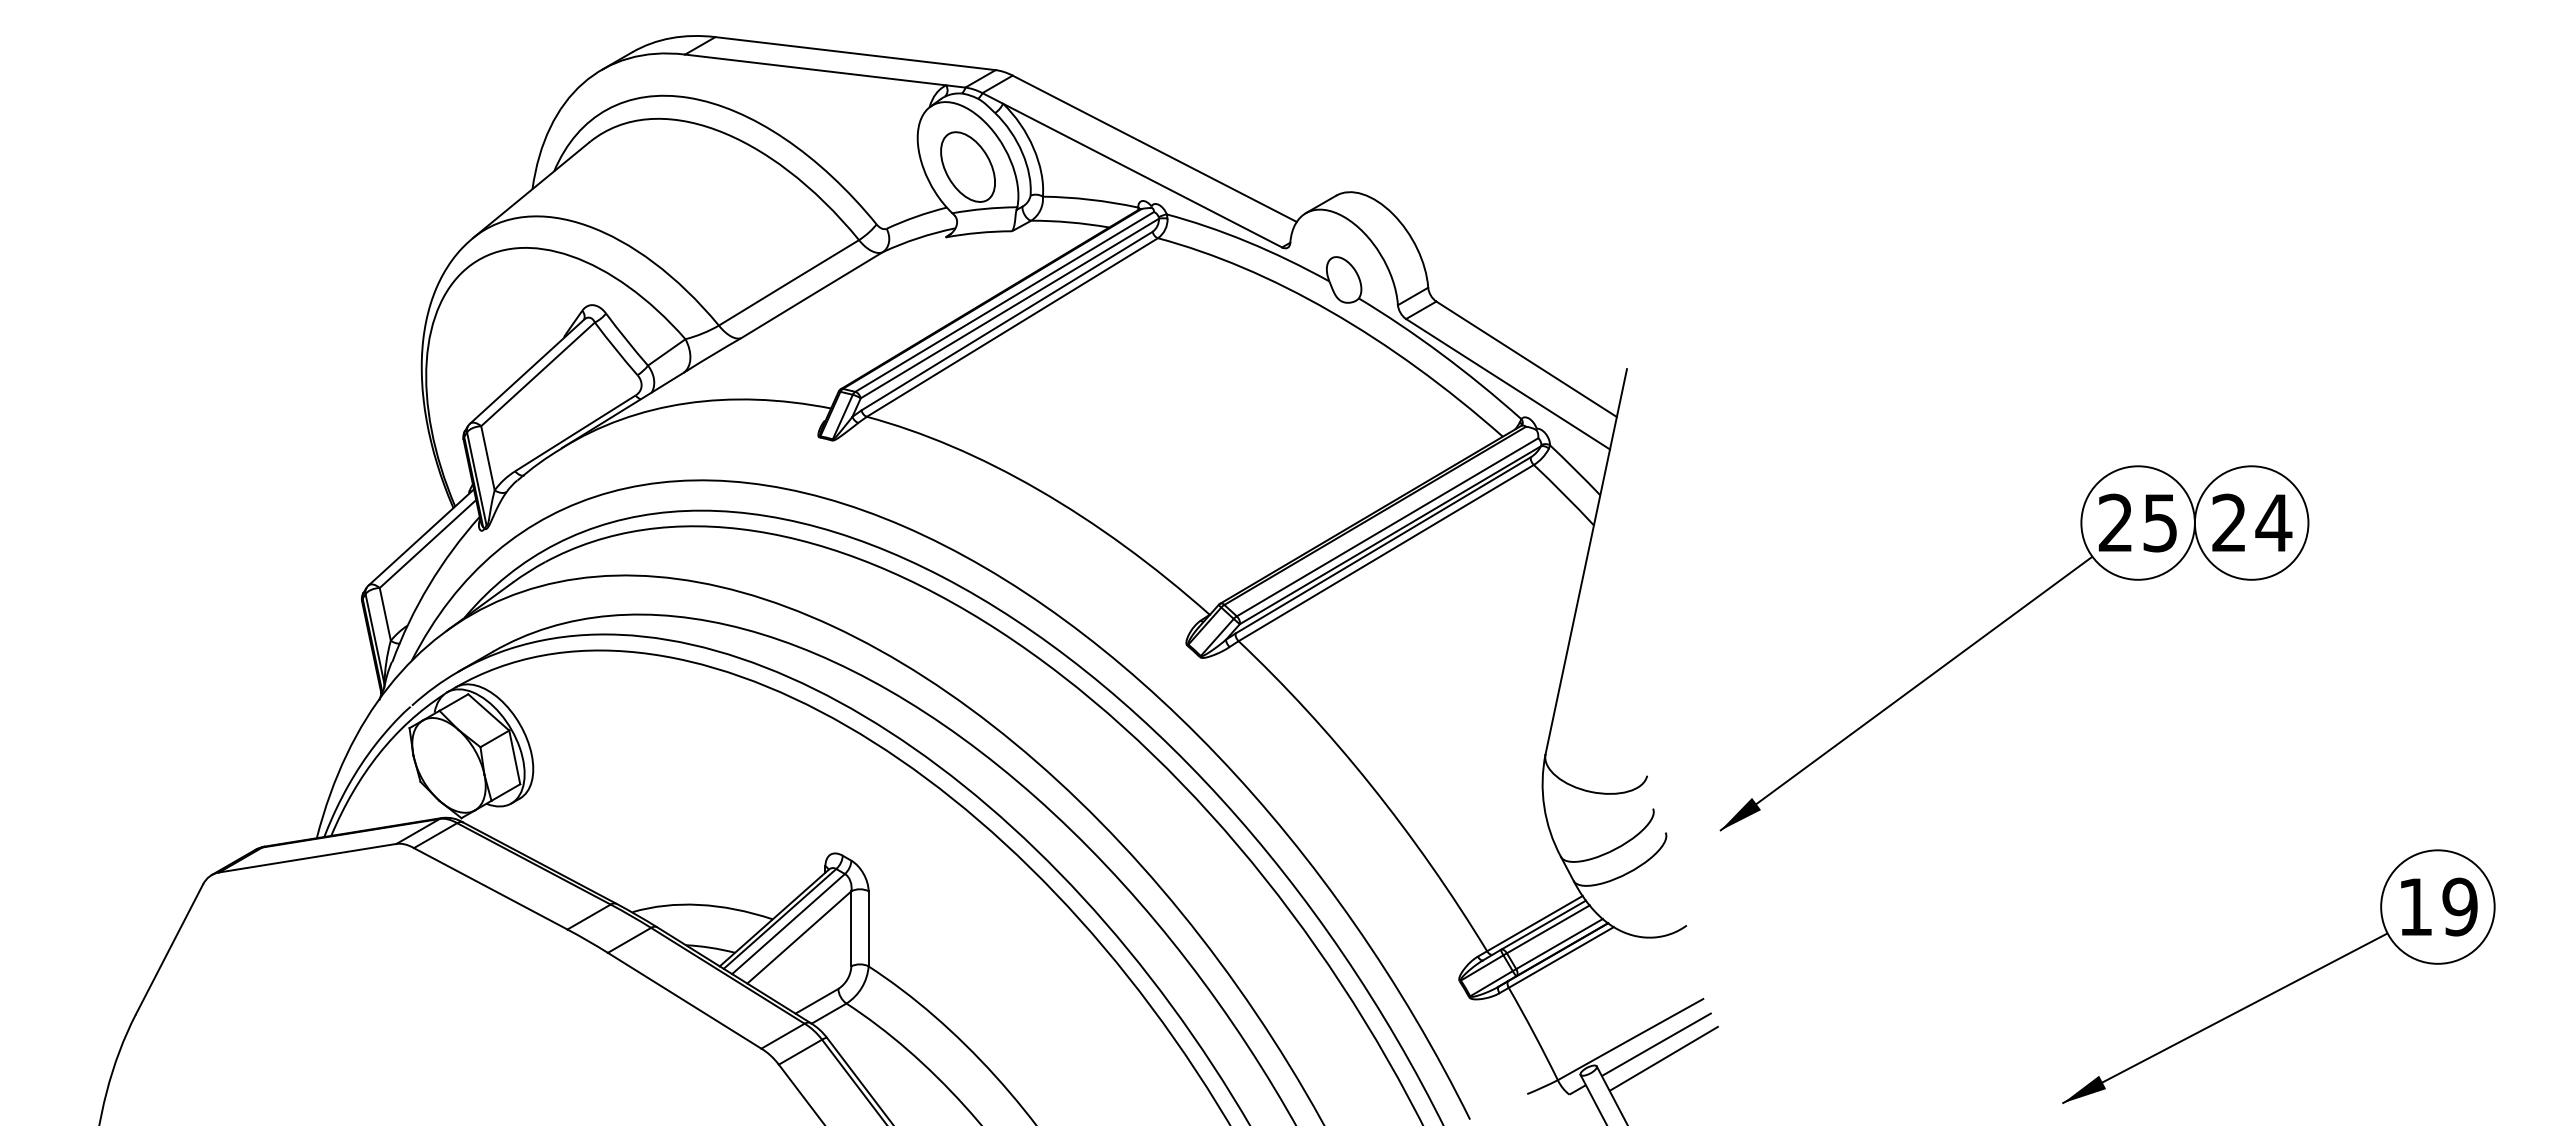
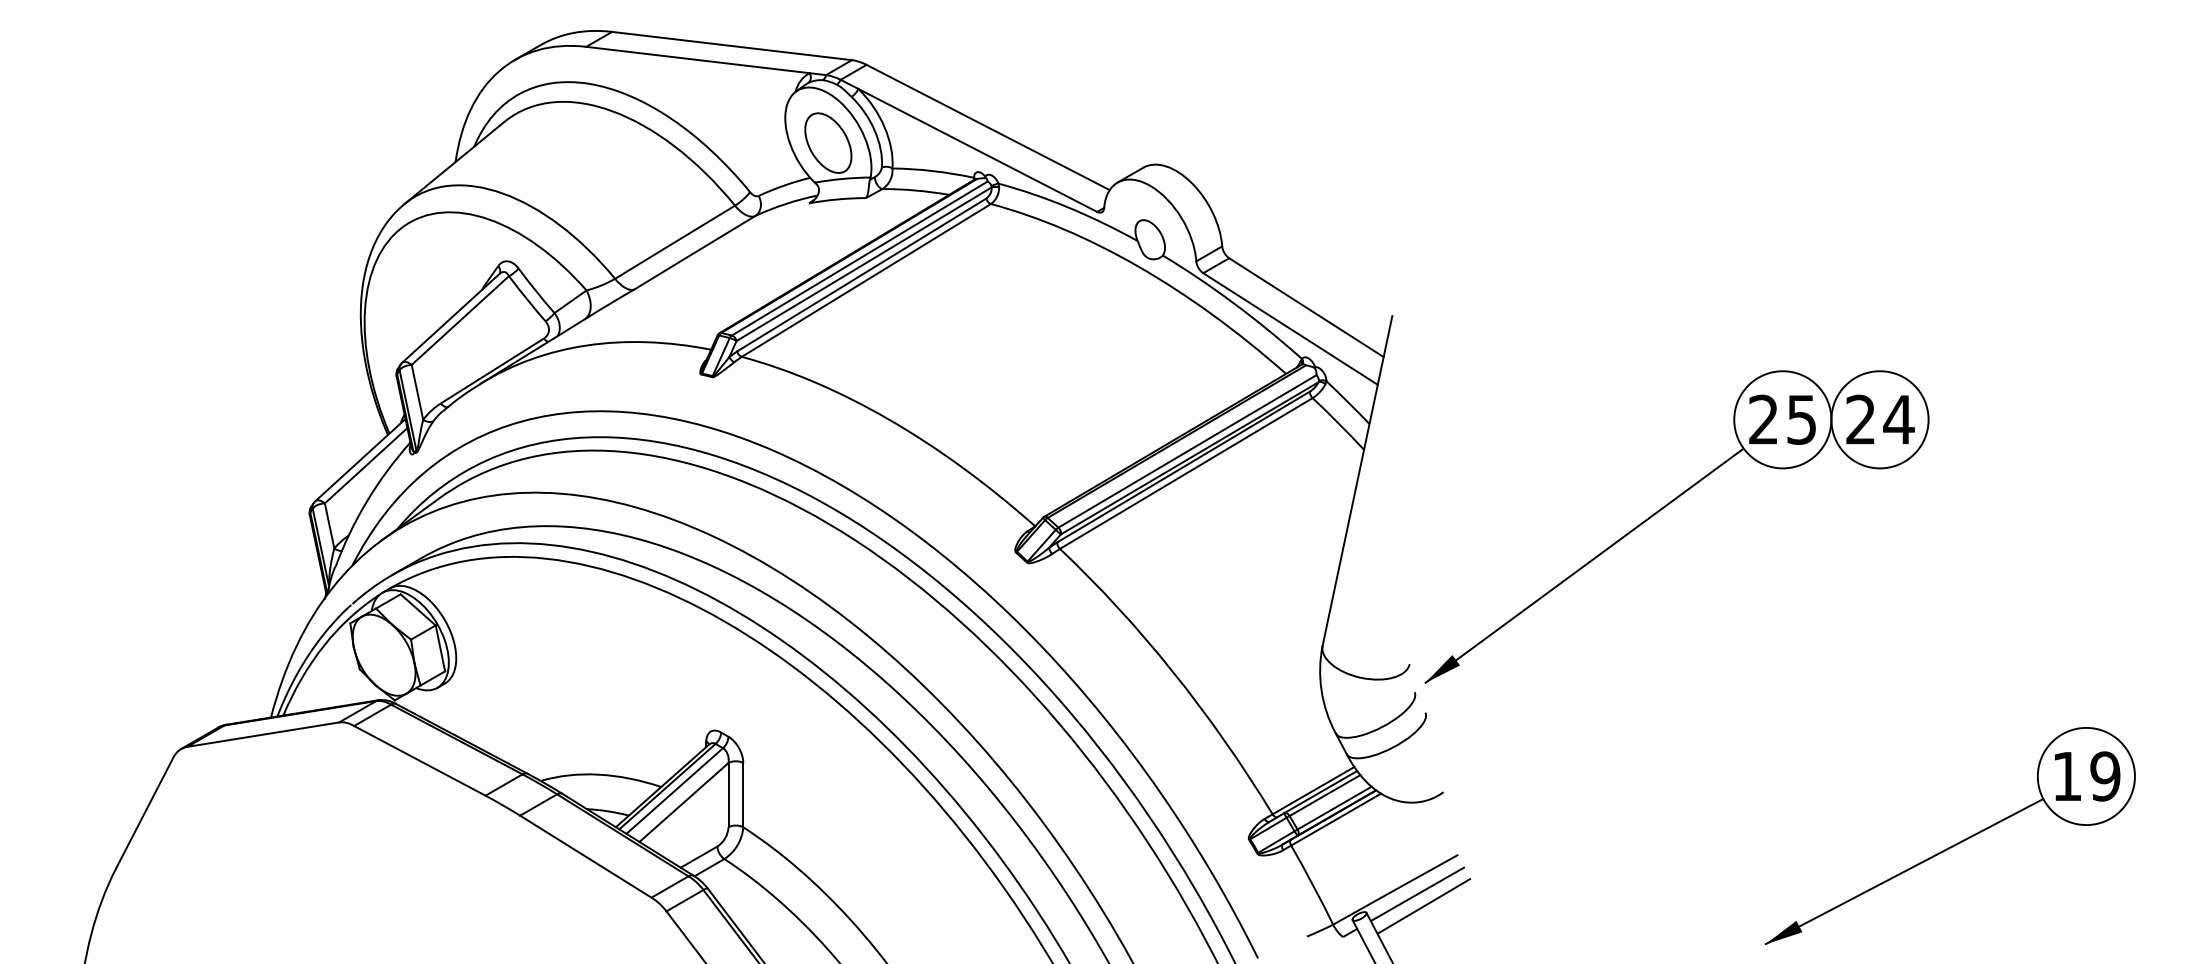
part: (1999, 626) -> (1664, 508), moved

